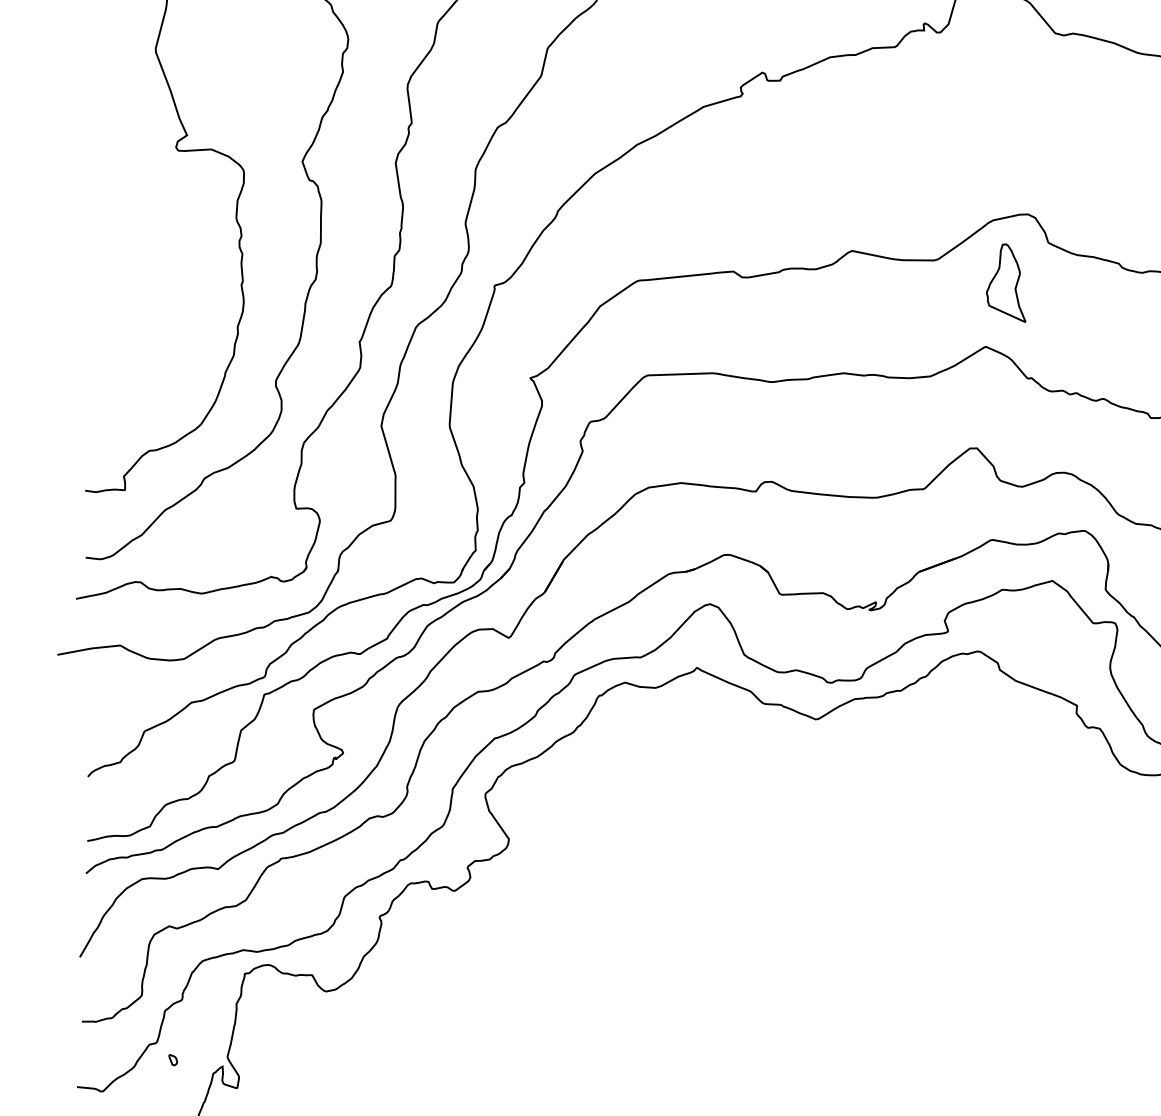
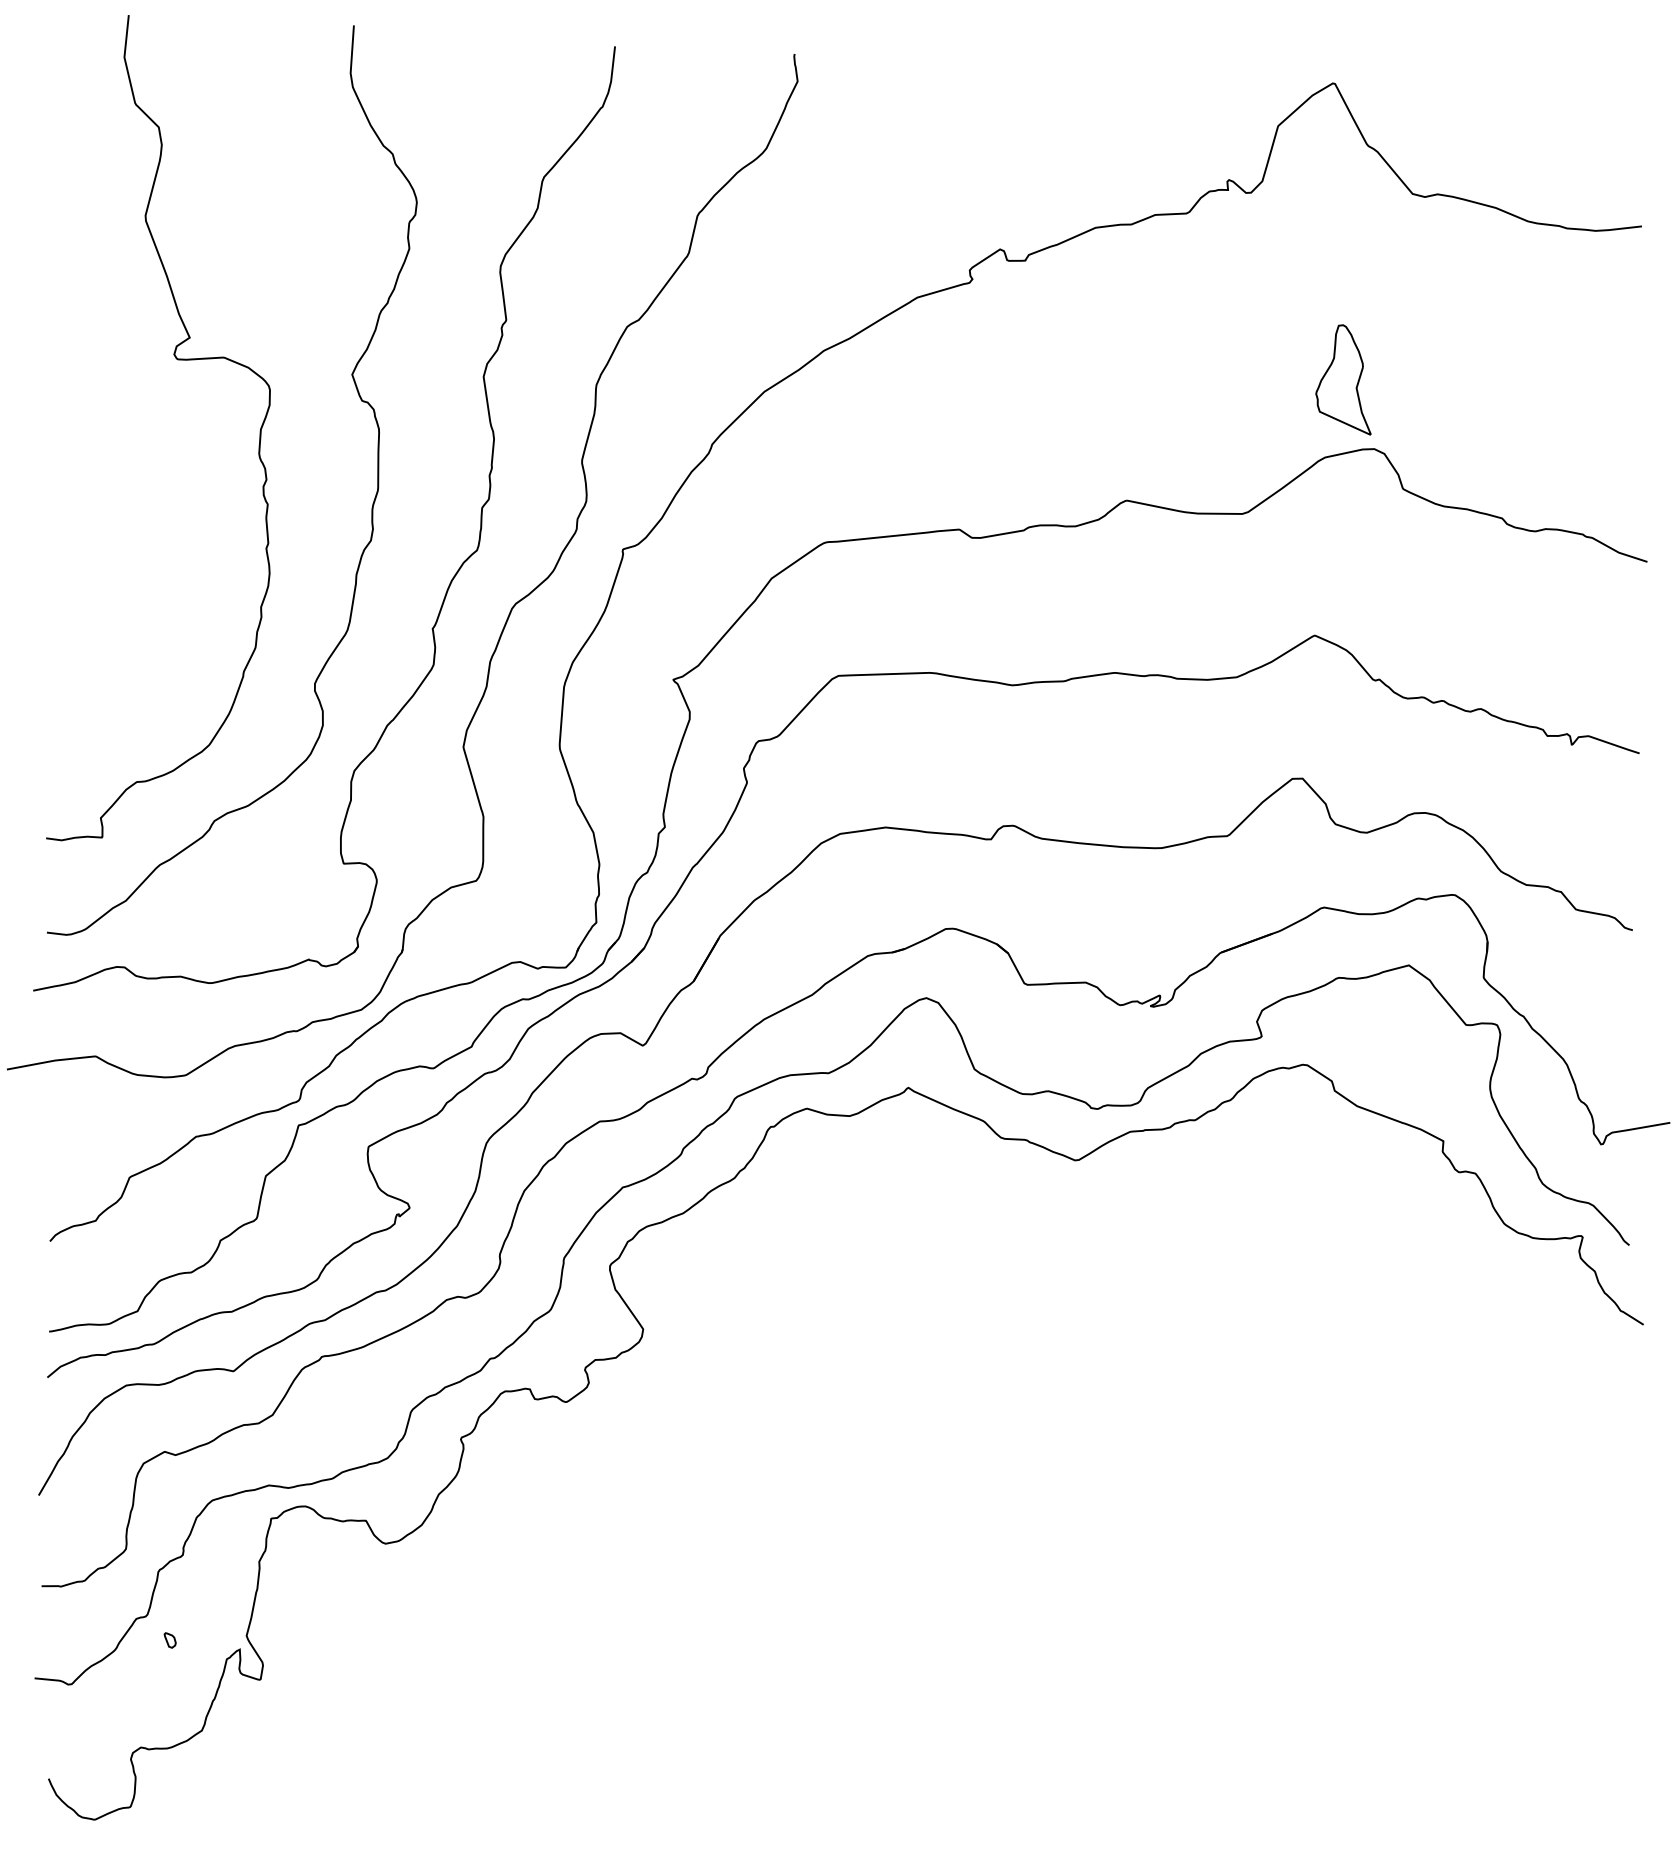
part: (1006, 282) -> (1343, 379), moved

